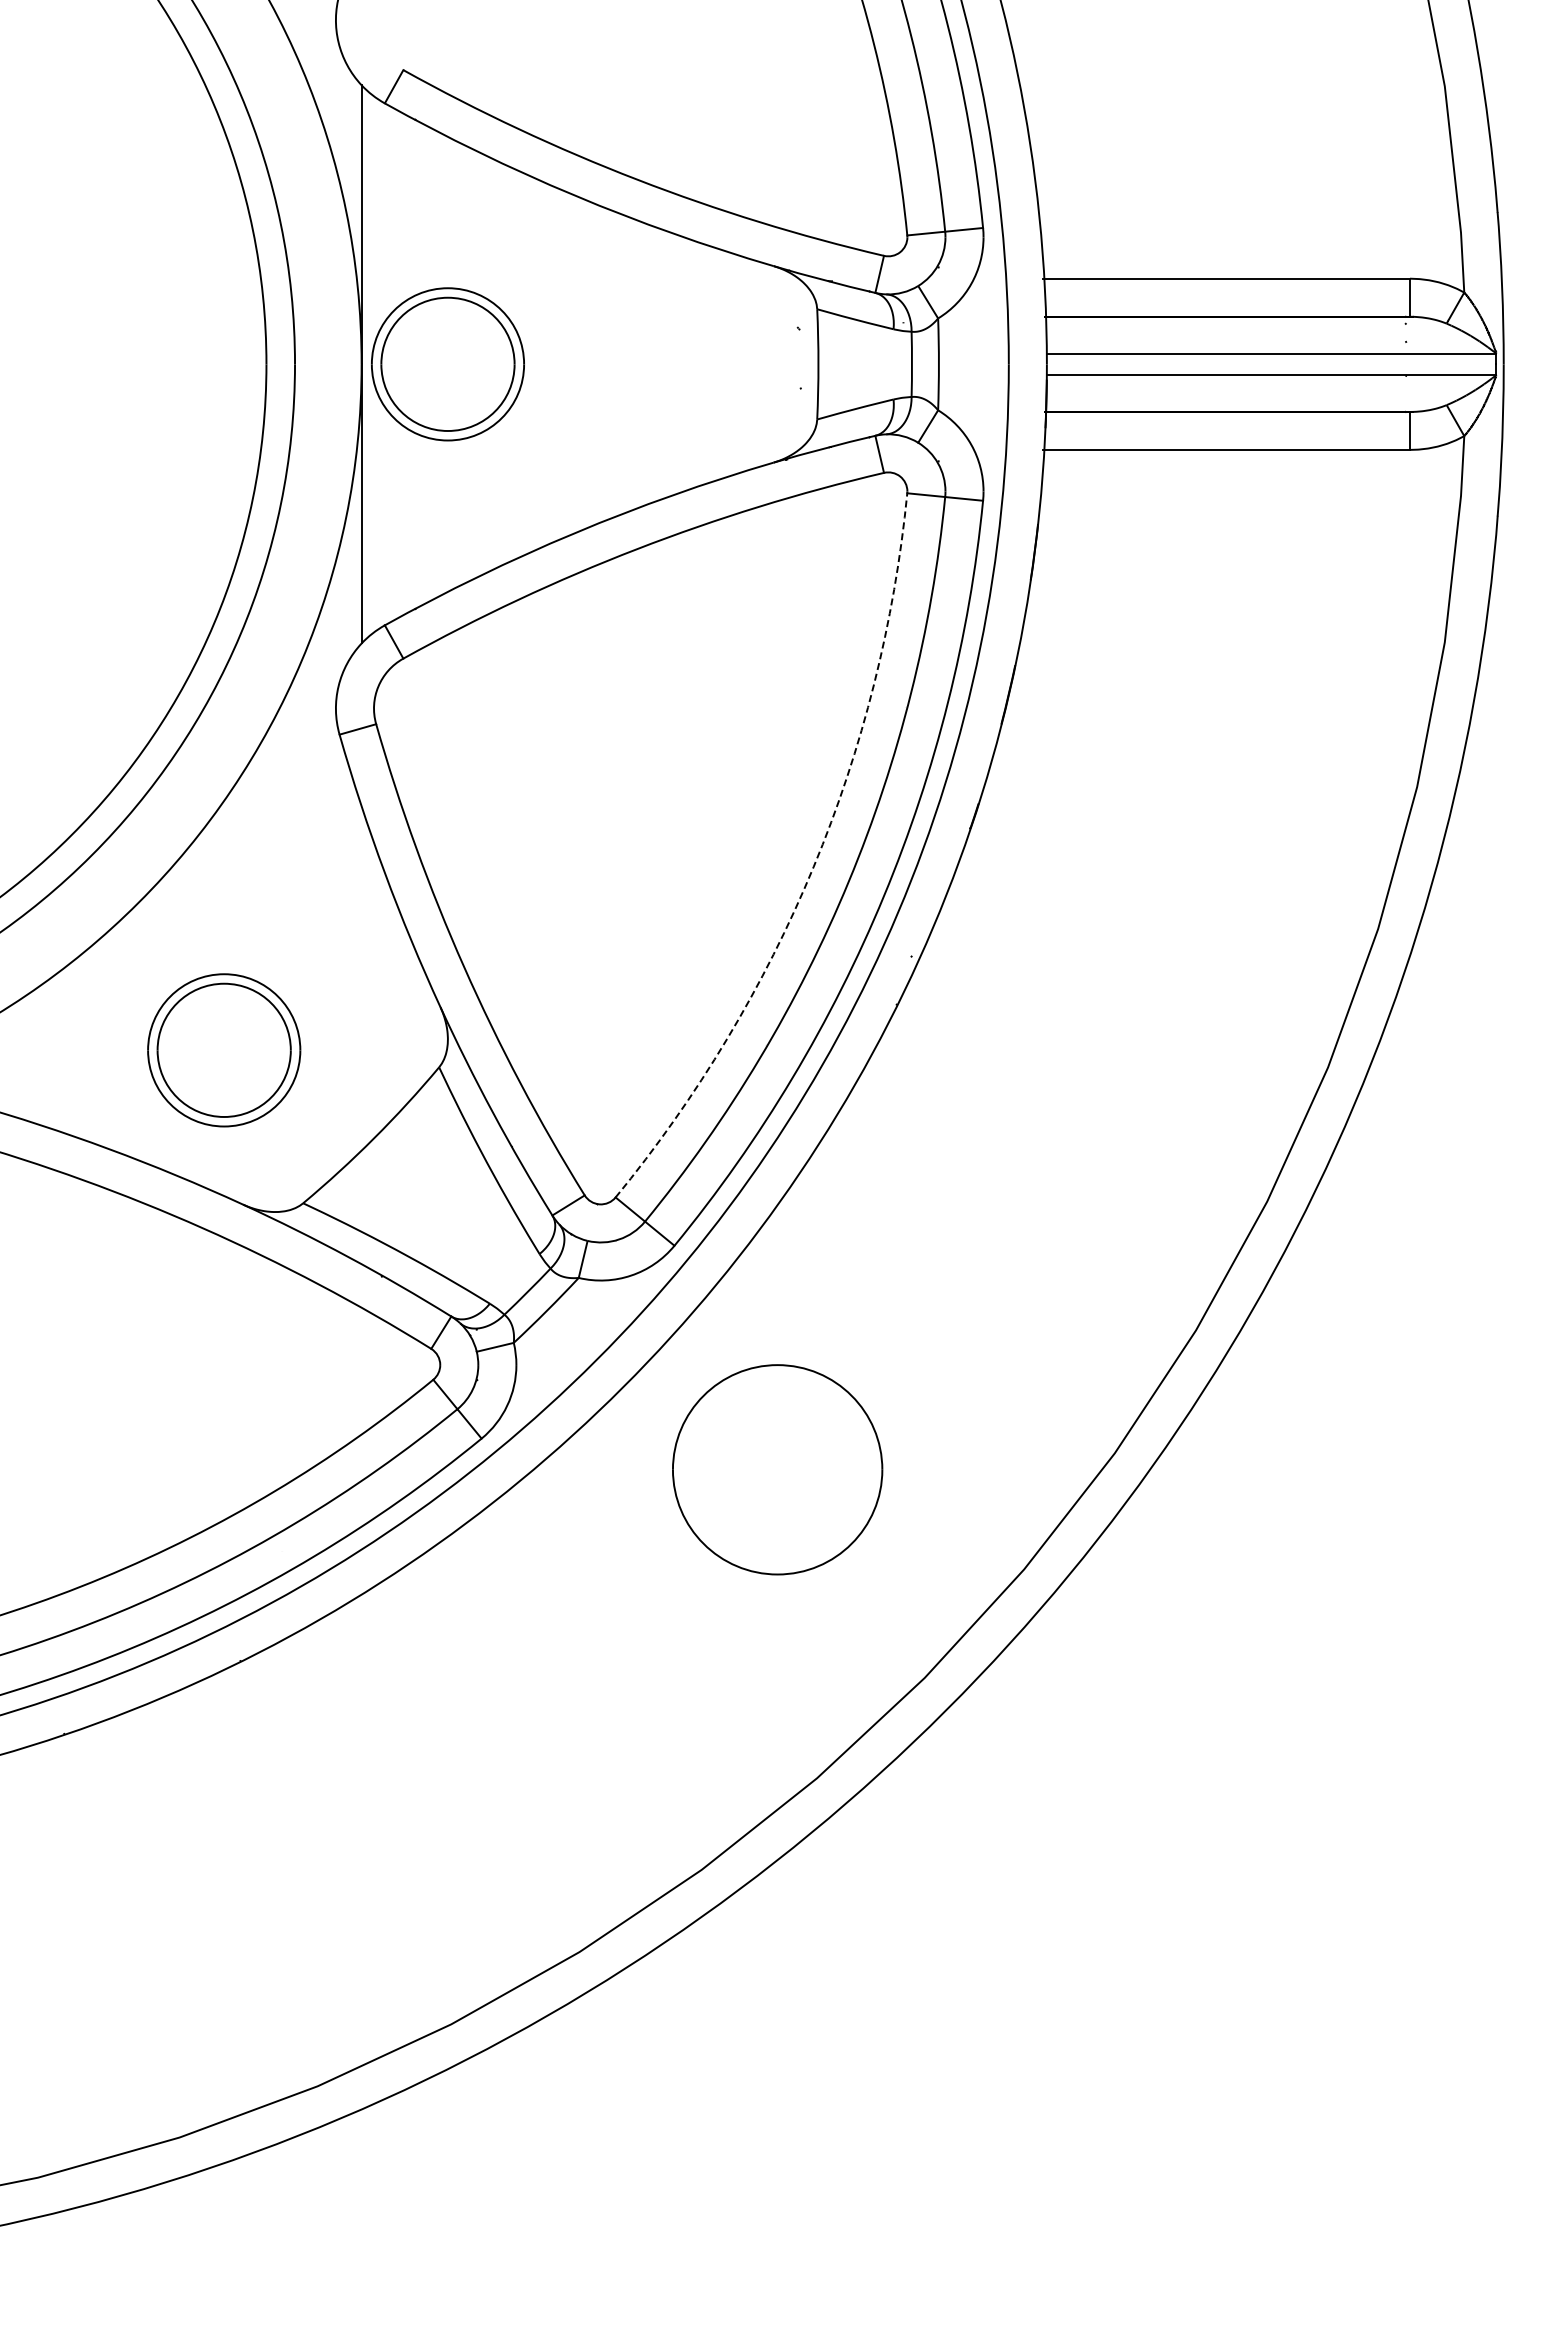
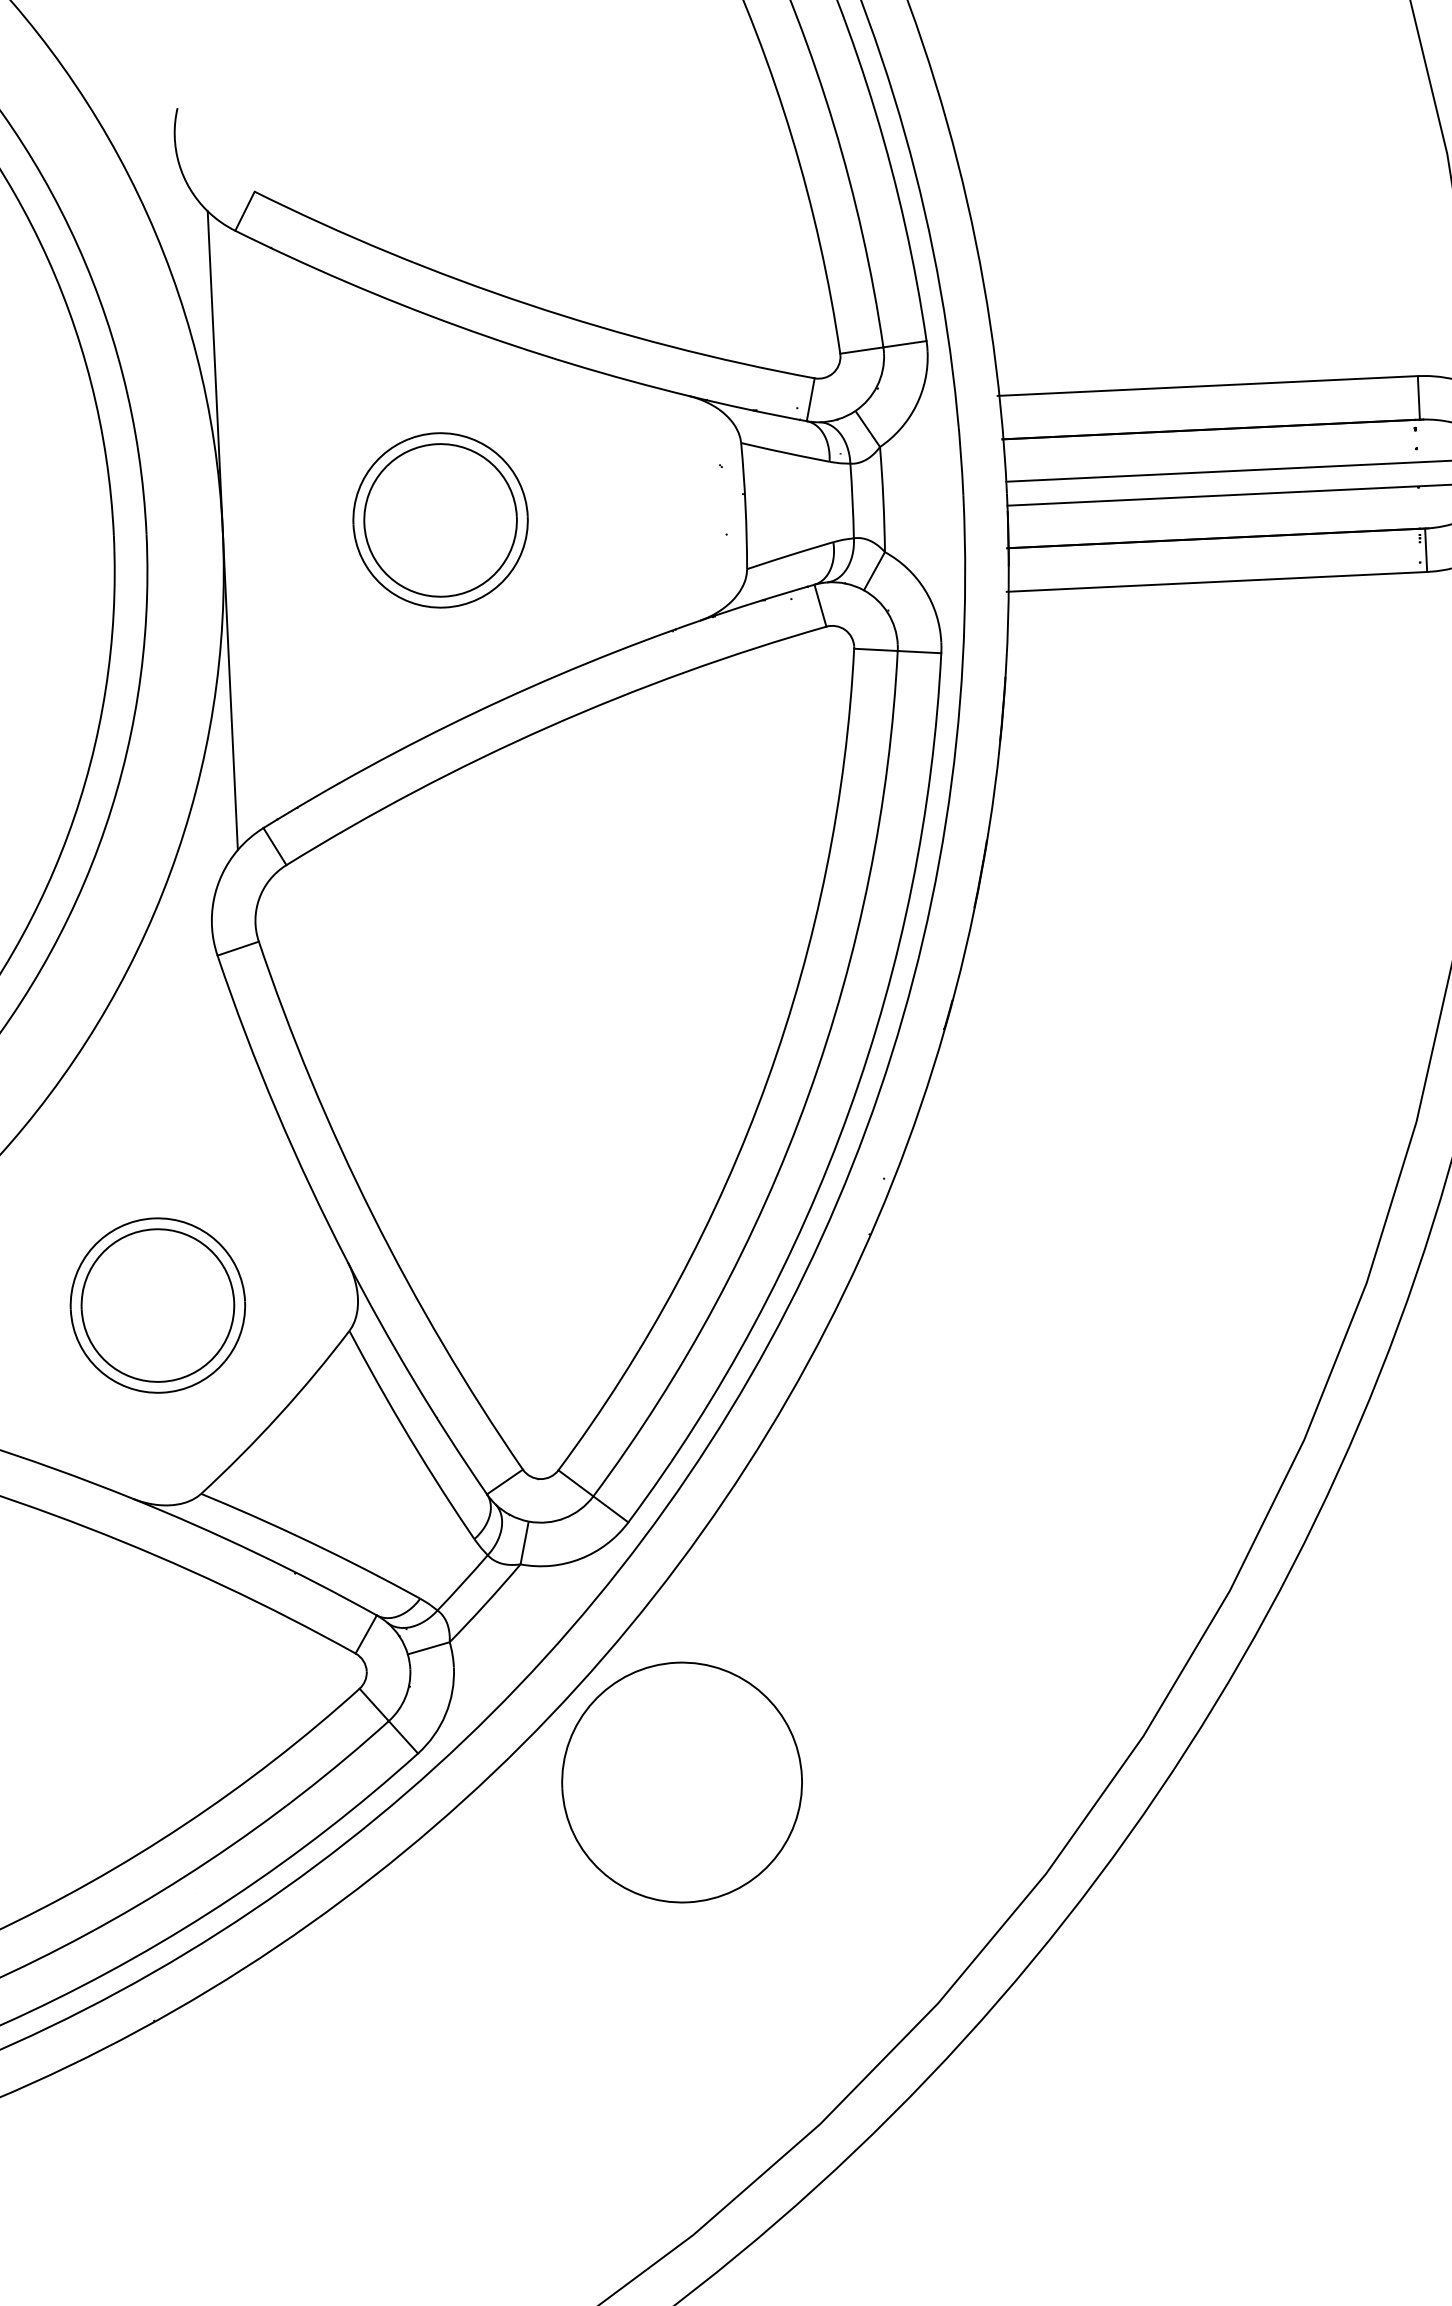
part: (447, 364) -> (440, 520), moved
arc: (813, 866) -> (766, 1080), dashed -> solid
part: (224, 1050) -> (158, 1305), moved
part: (777, 1469) -> (681, 1782), moved

